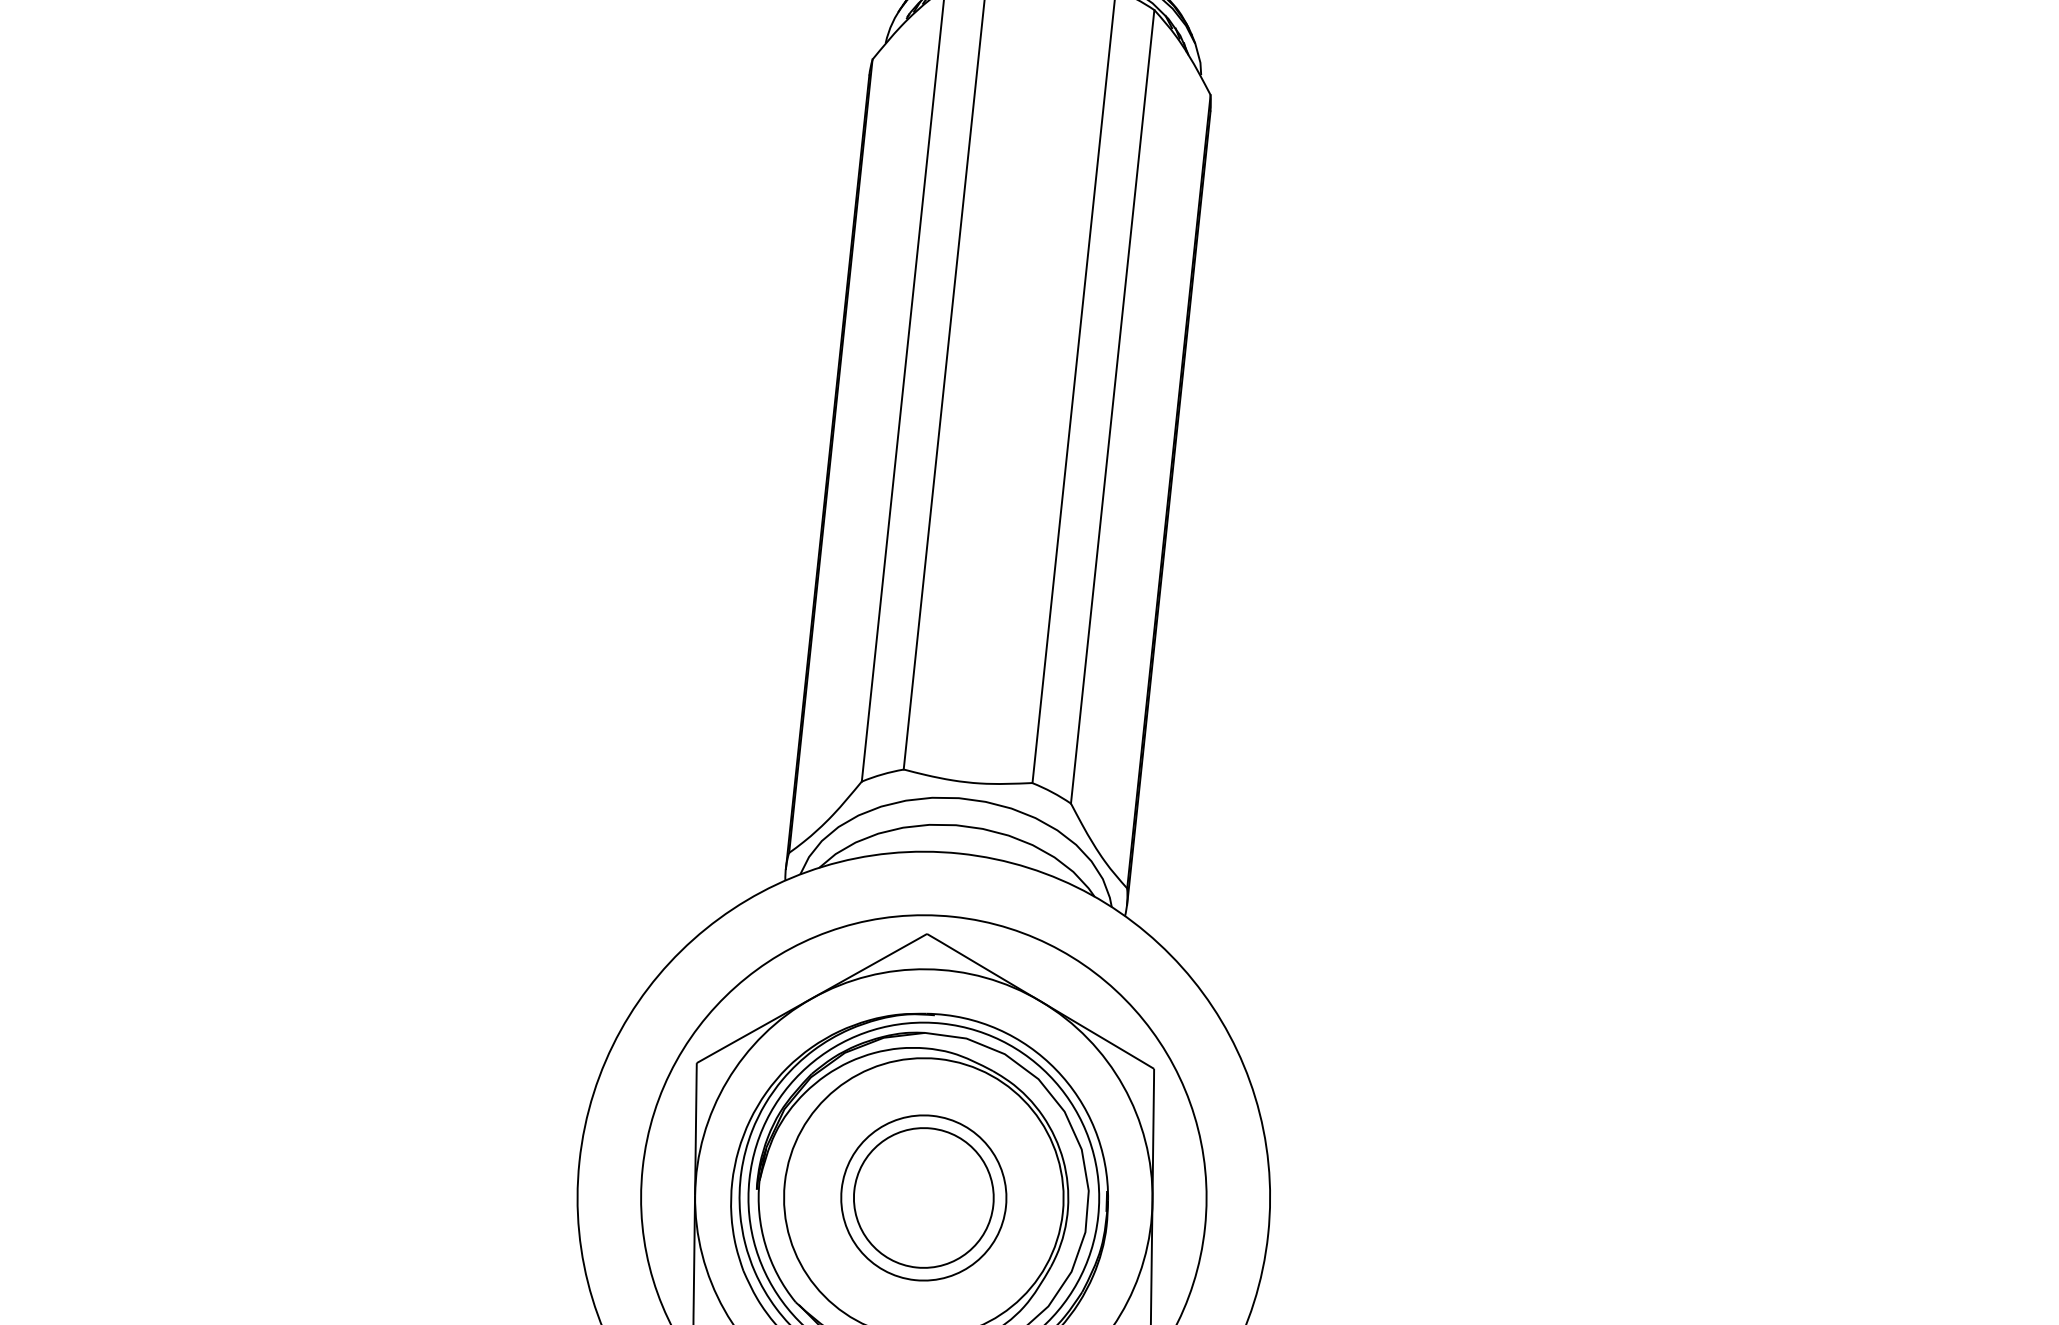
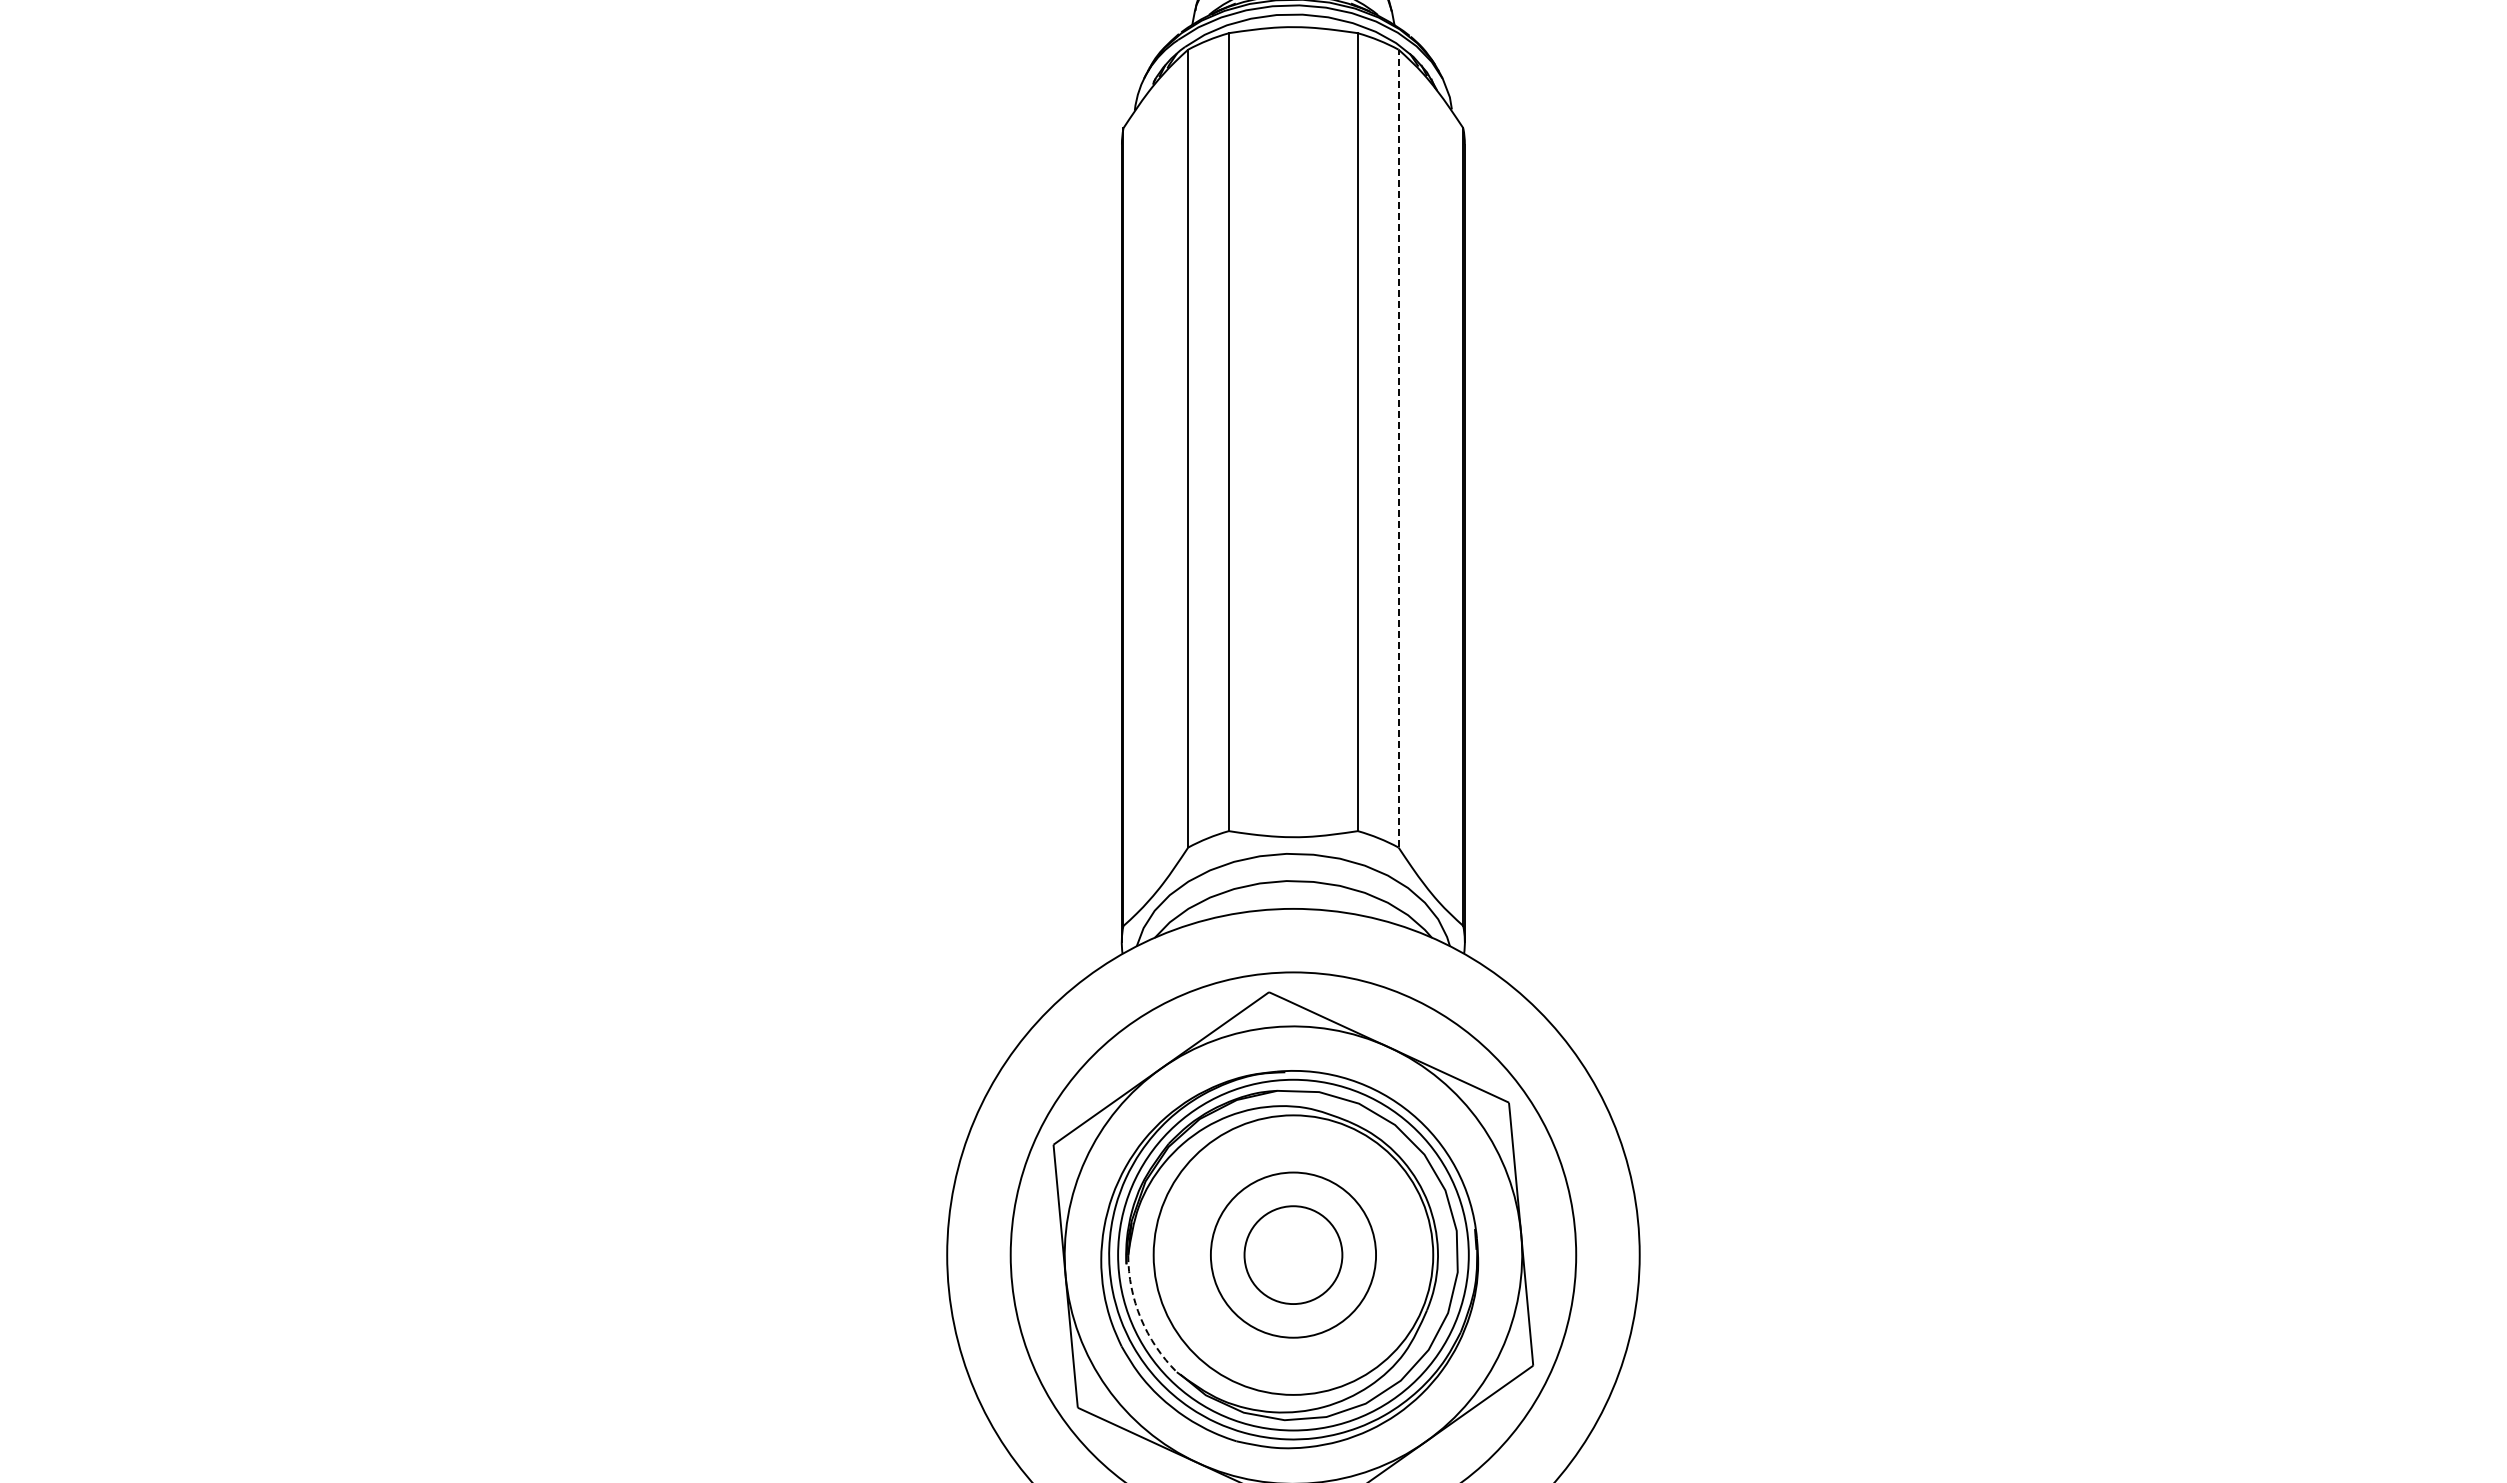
line: (1112, 406) -> (1398, 448), solid -> dashed
circle: (923, 1198) -> (1293, 1255), size x0.7
arc: (765, 1245) -> (1140, 1318), solid -> dashed

